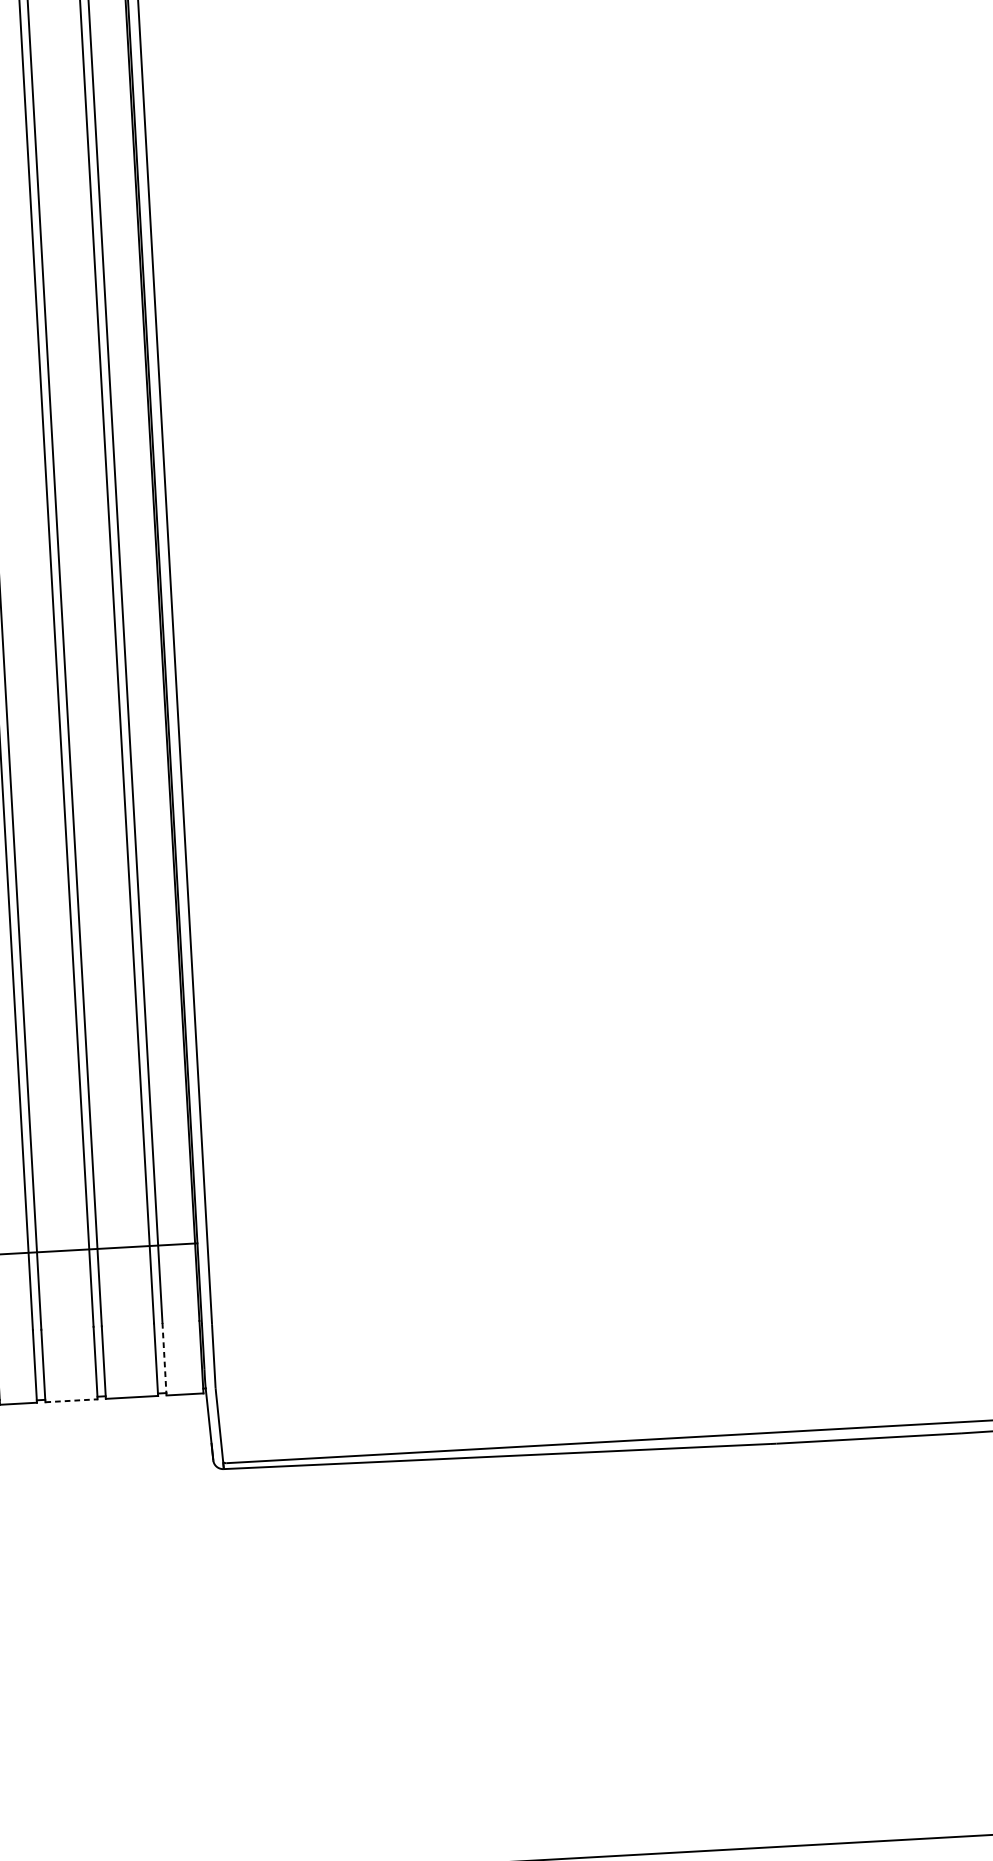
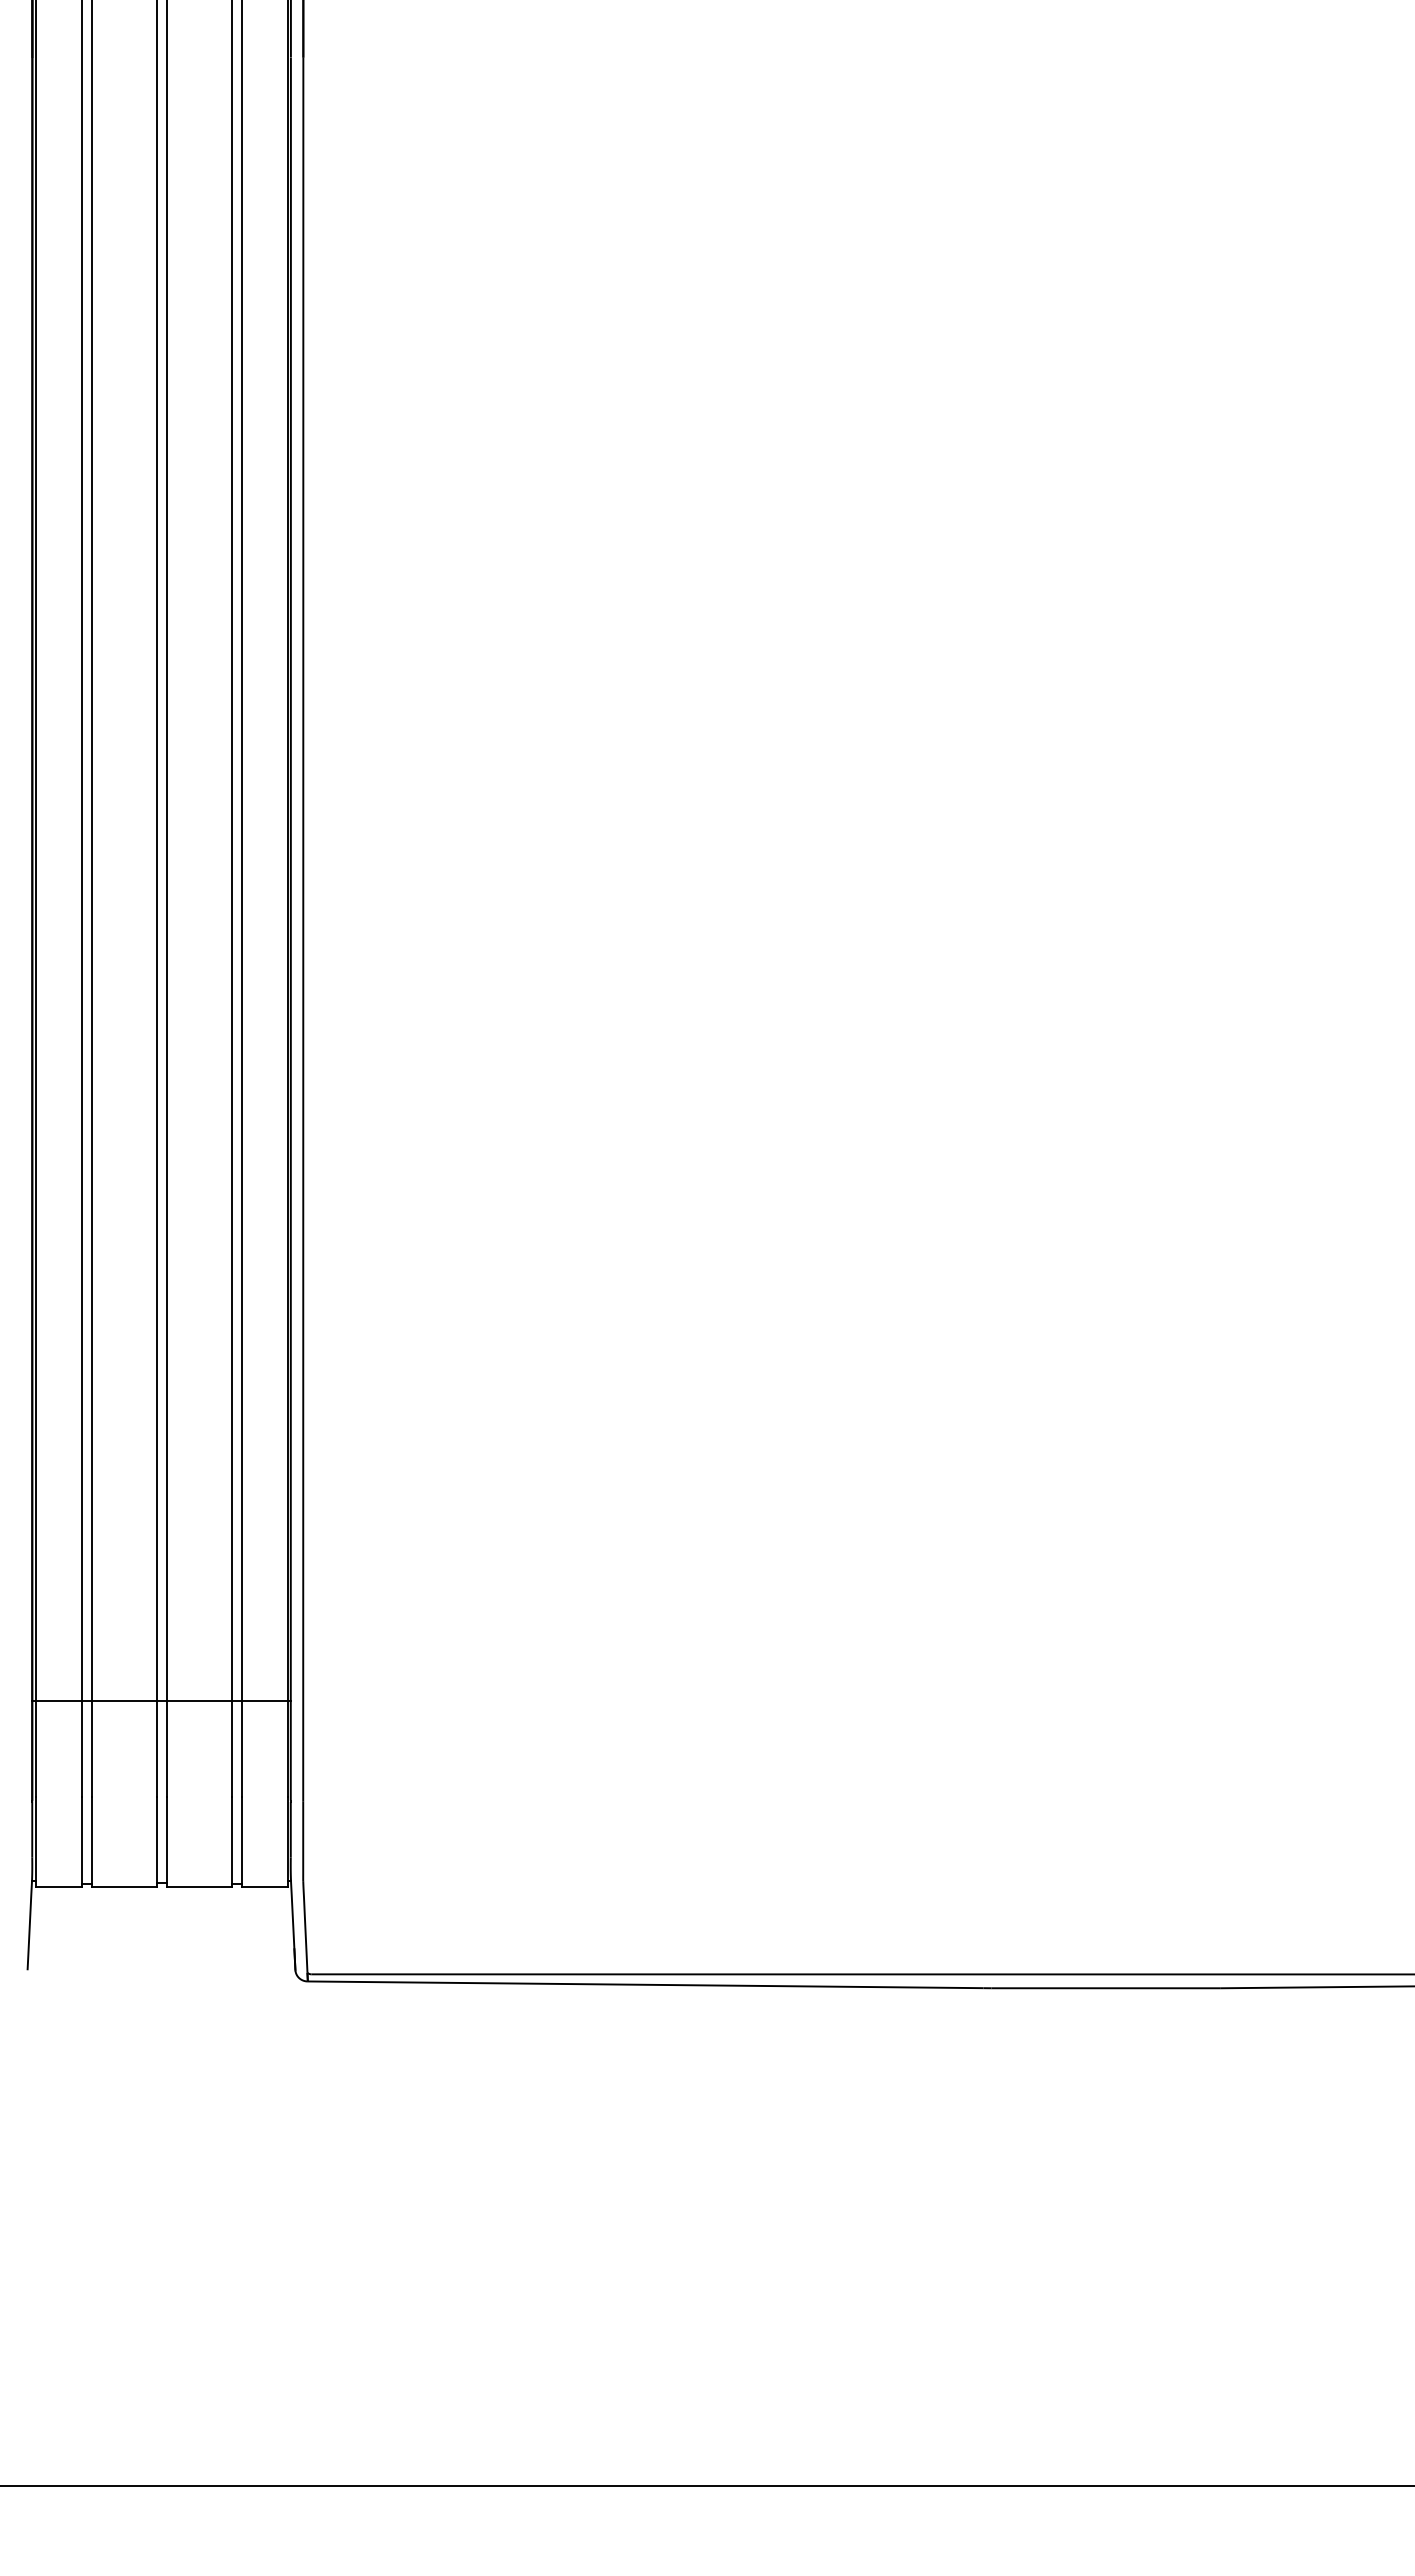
line: (164, 1358) -> (242, 1841), dashed -> solid
line: (72, 1400) -> (125, 1886), dashed -> solid

